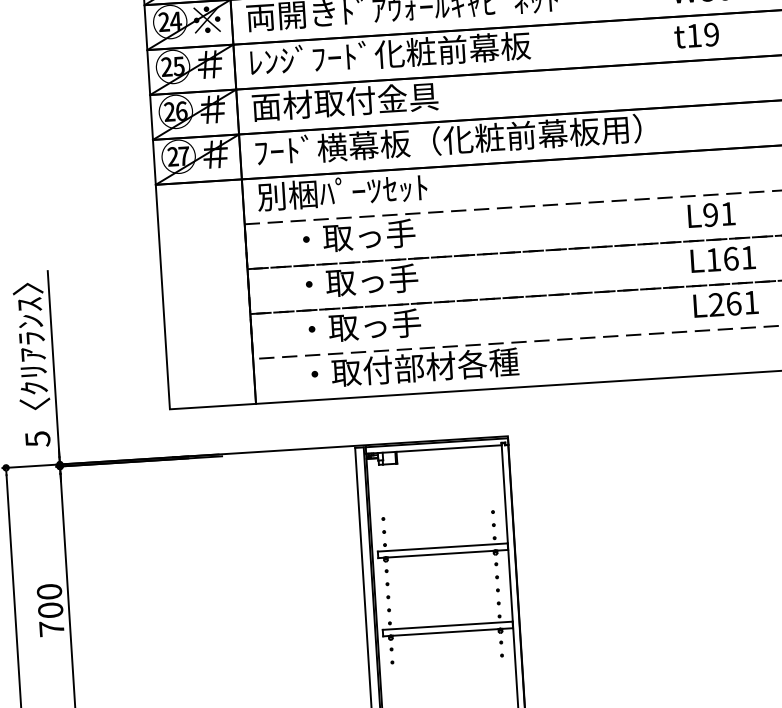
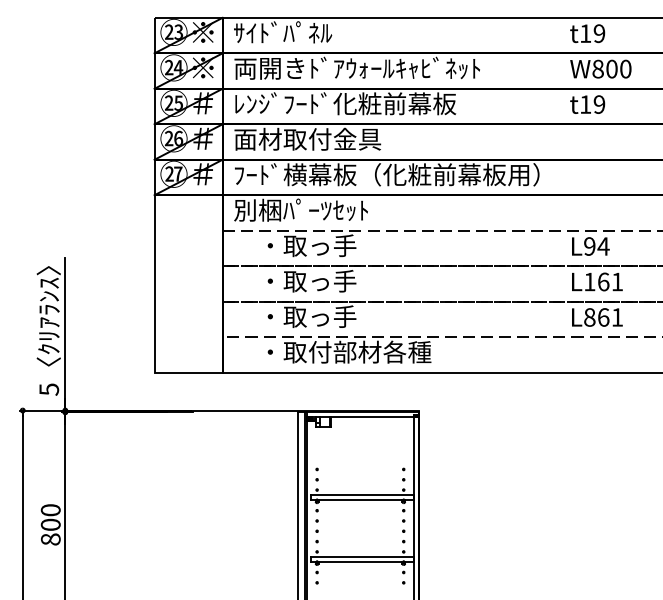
text: (728, 213) -> (603, 246), L91 -> L94
text: (716, 304) -> (589, 317), L261 -> L861
text: (51, 628) -> (50, 539), 700 -> 800

